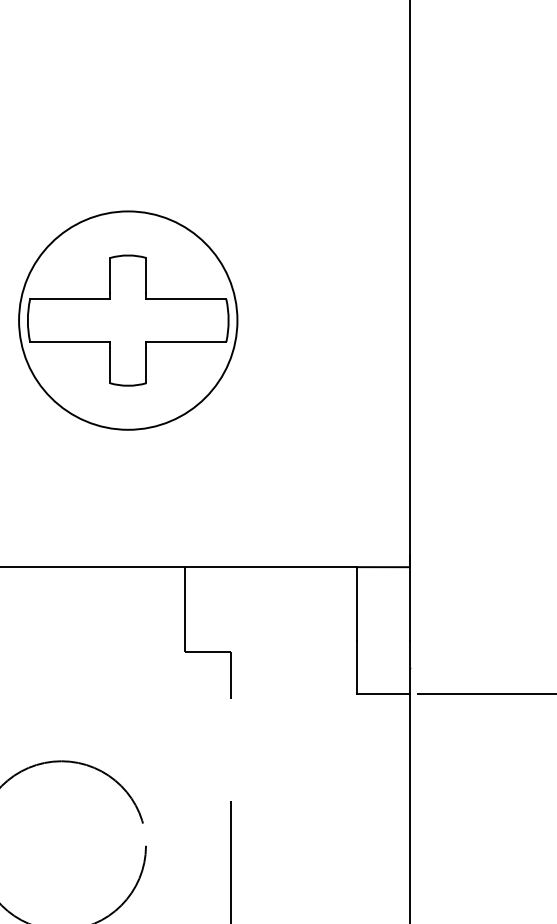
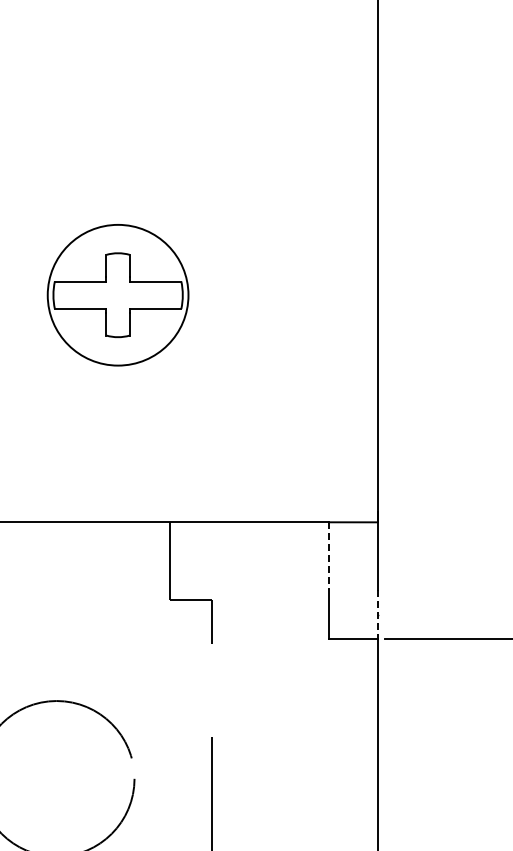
part: (127, 319) -> (117, 294), size x0.7
line: (356, 604) -> (328, 556), solid -> dashed
line: (409, 668) -> (377, 615), solid -> dashed

